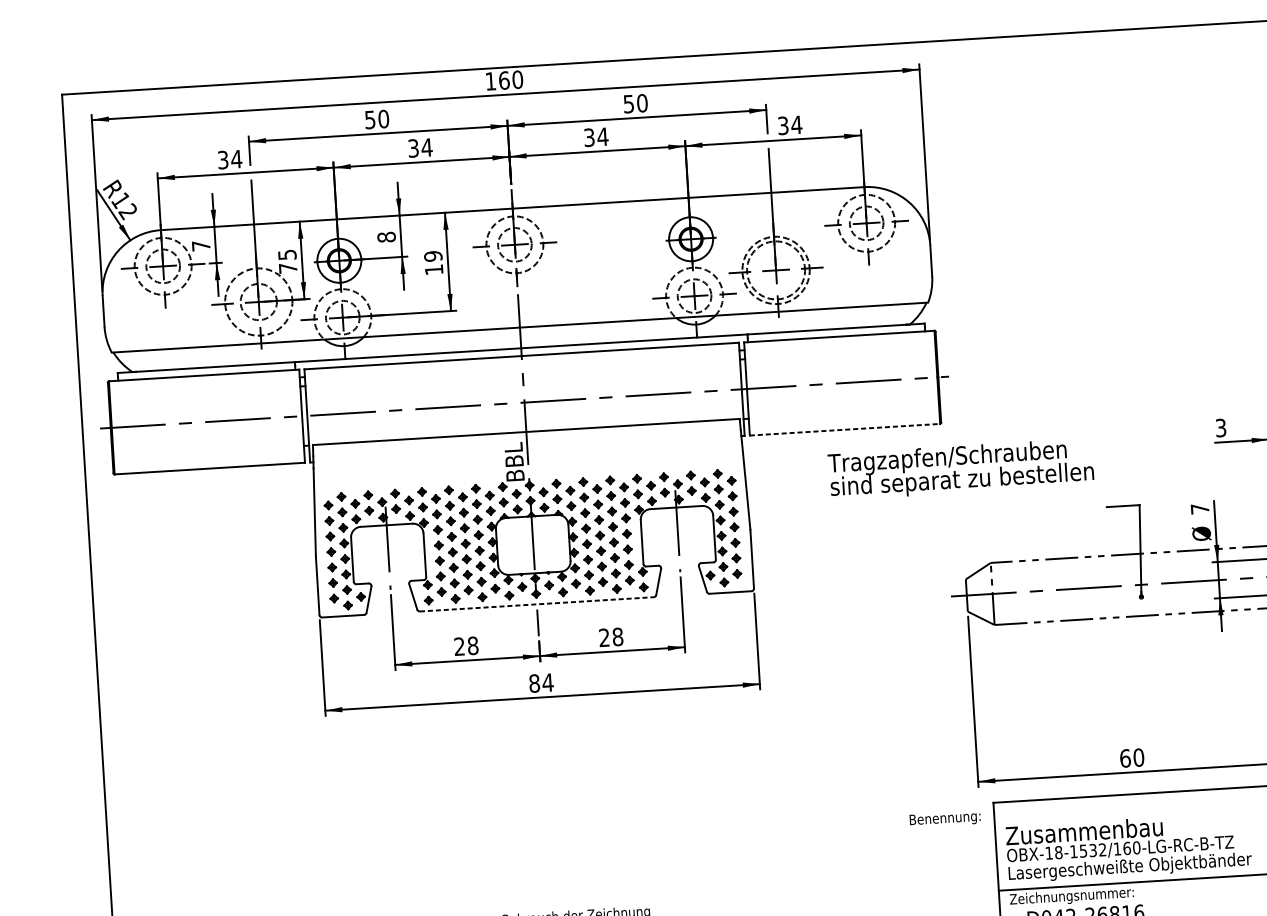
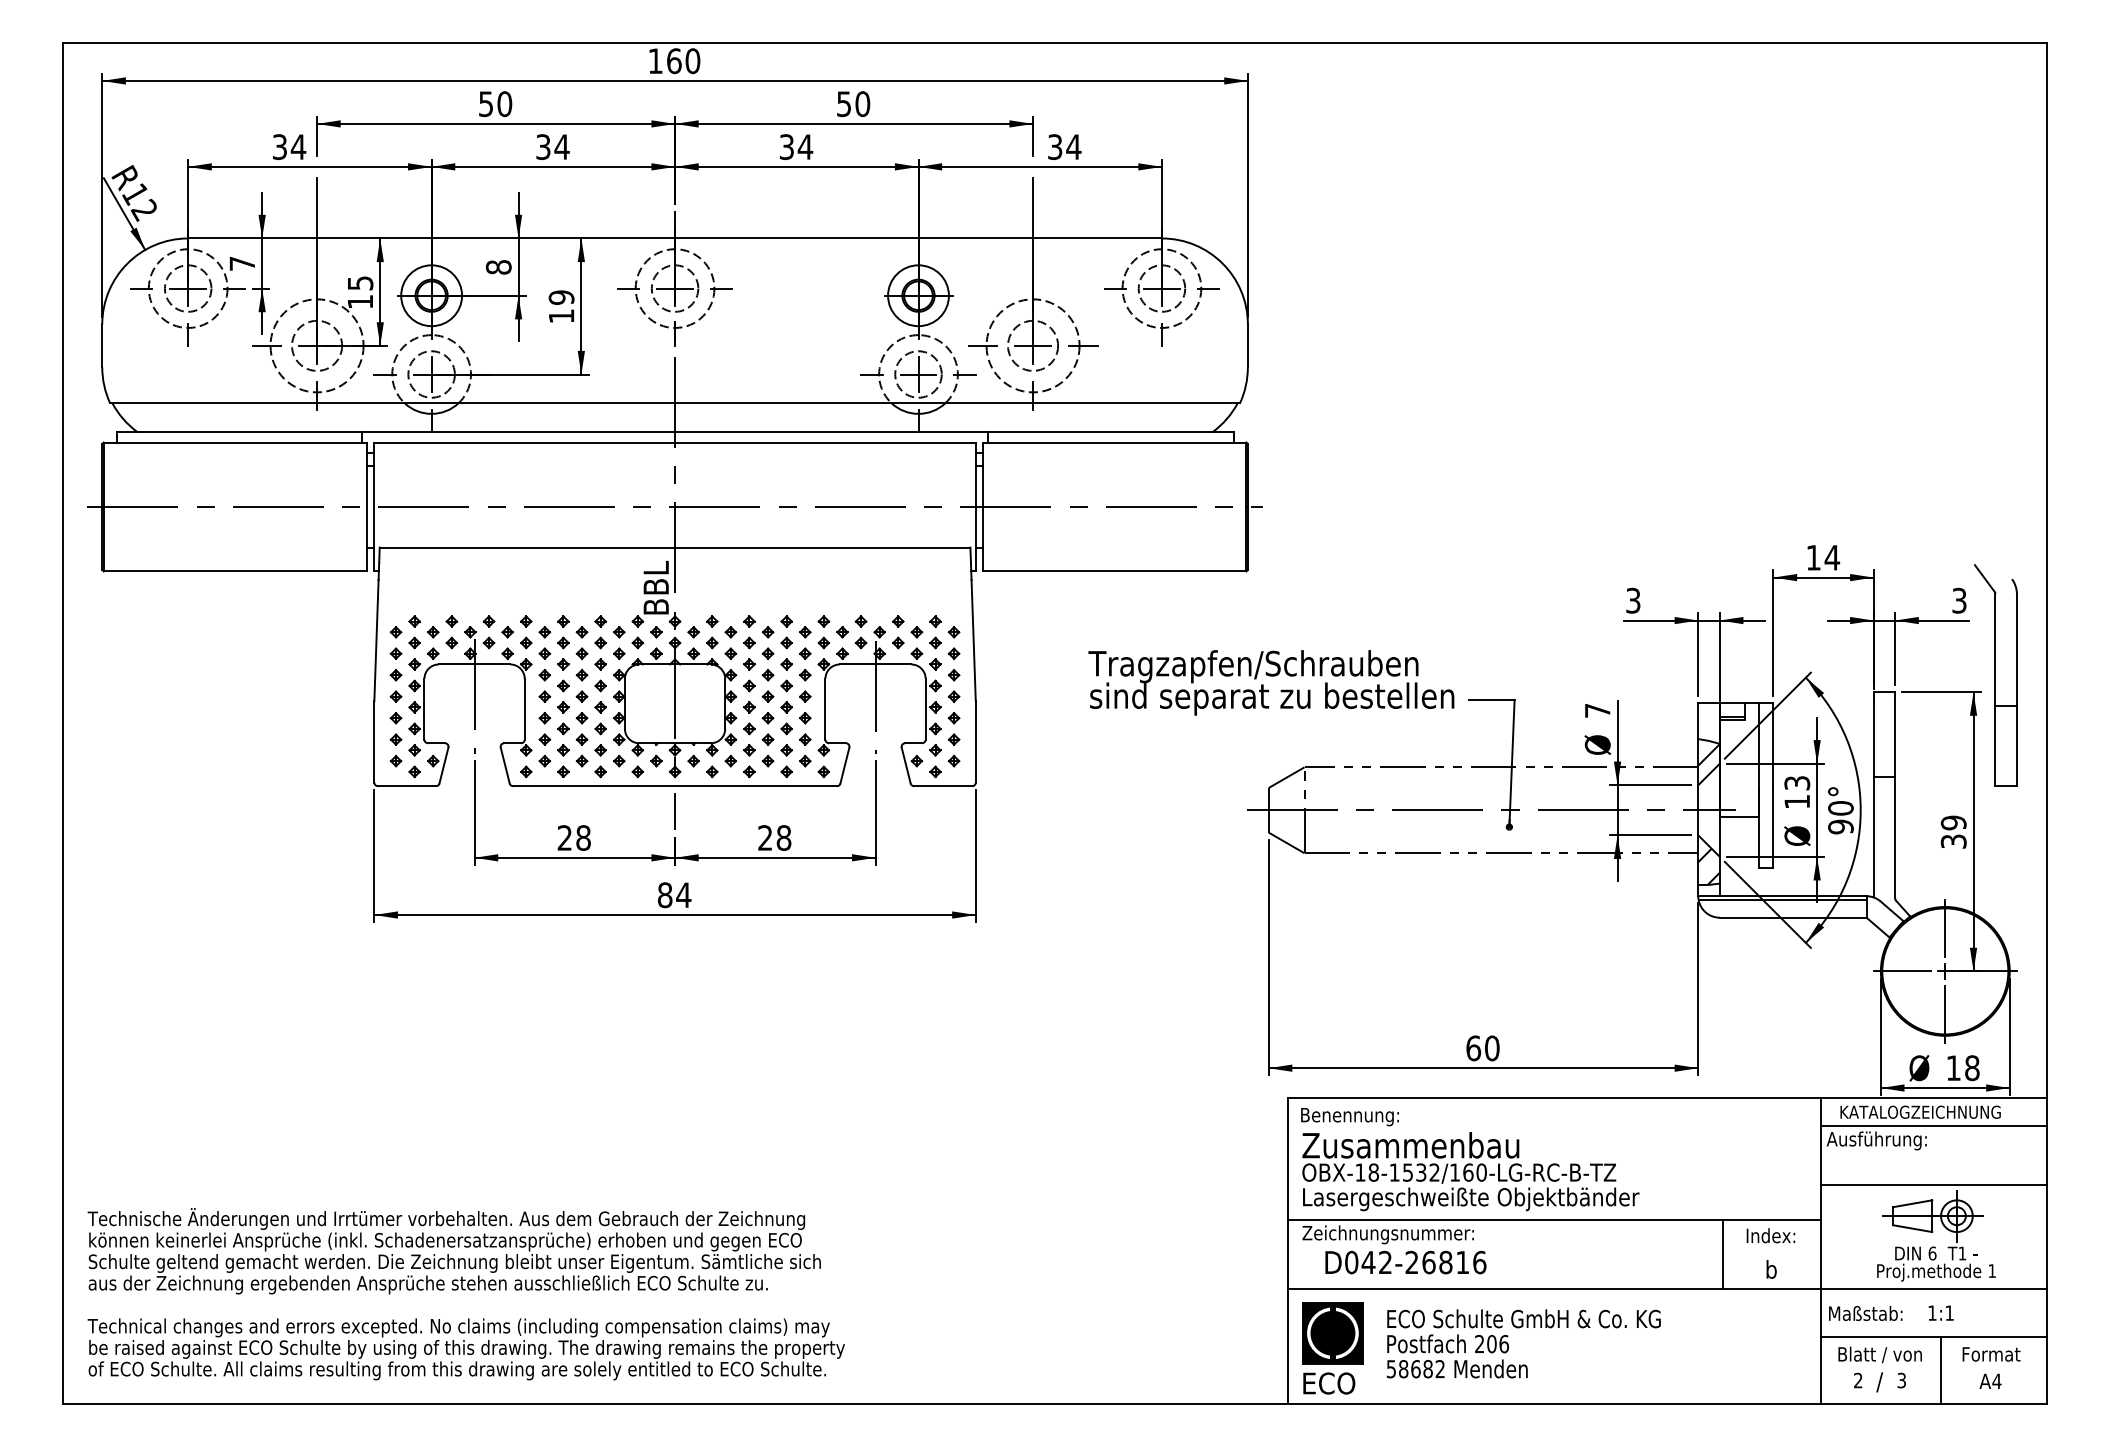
text: (288, 268) -> (360, 301), 75 -> 15
circle: (776, 270) -> (1033, 345), size x0.62
line: (844, 429) -> (1114, 571), dashed -> solid
text: (961, 469) -> (1271, 682), moved
line: (537, 604) -> (675, 786), dashed -> solid
text: (944, 819) -> (1349, 1117), moved

